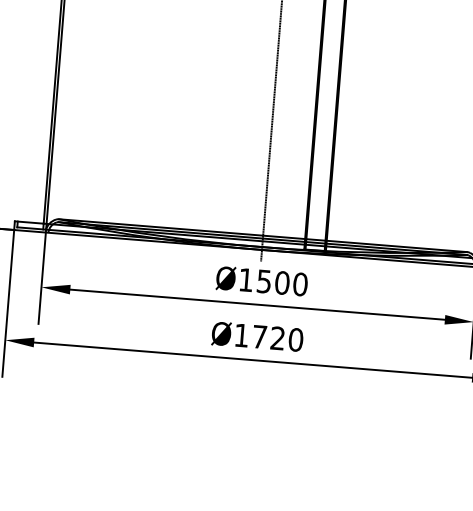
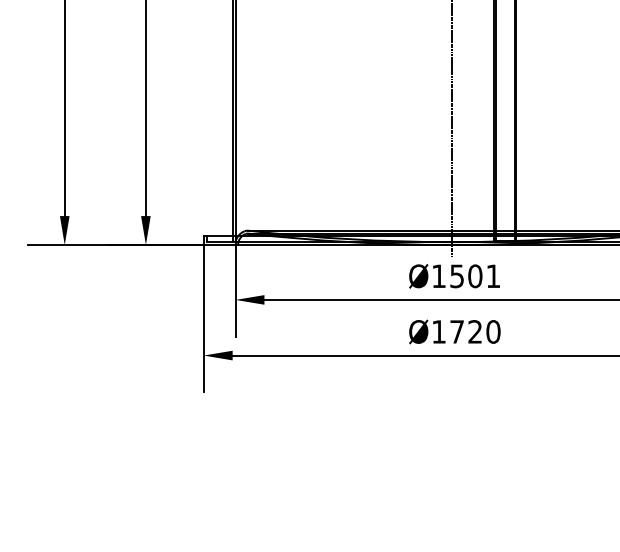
text: (300, 284) -> (493, 276), Ø1500 -> Ø1501

